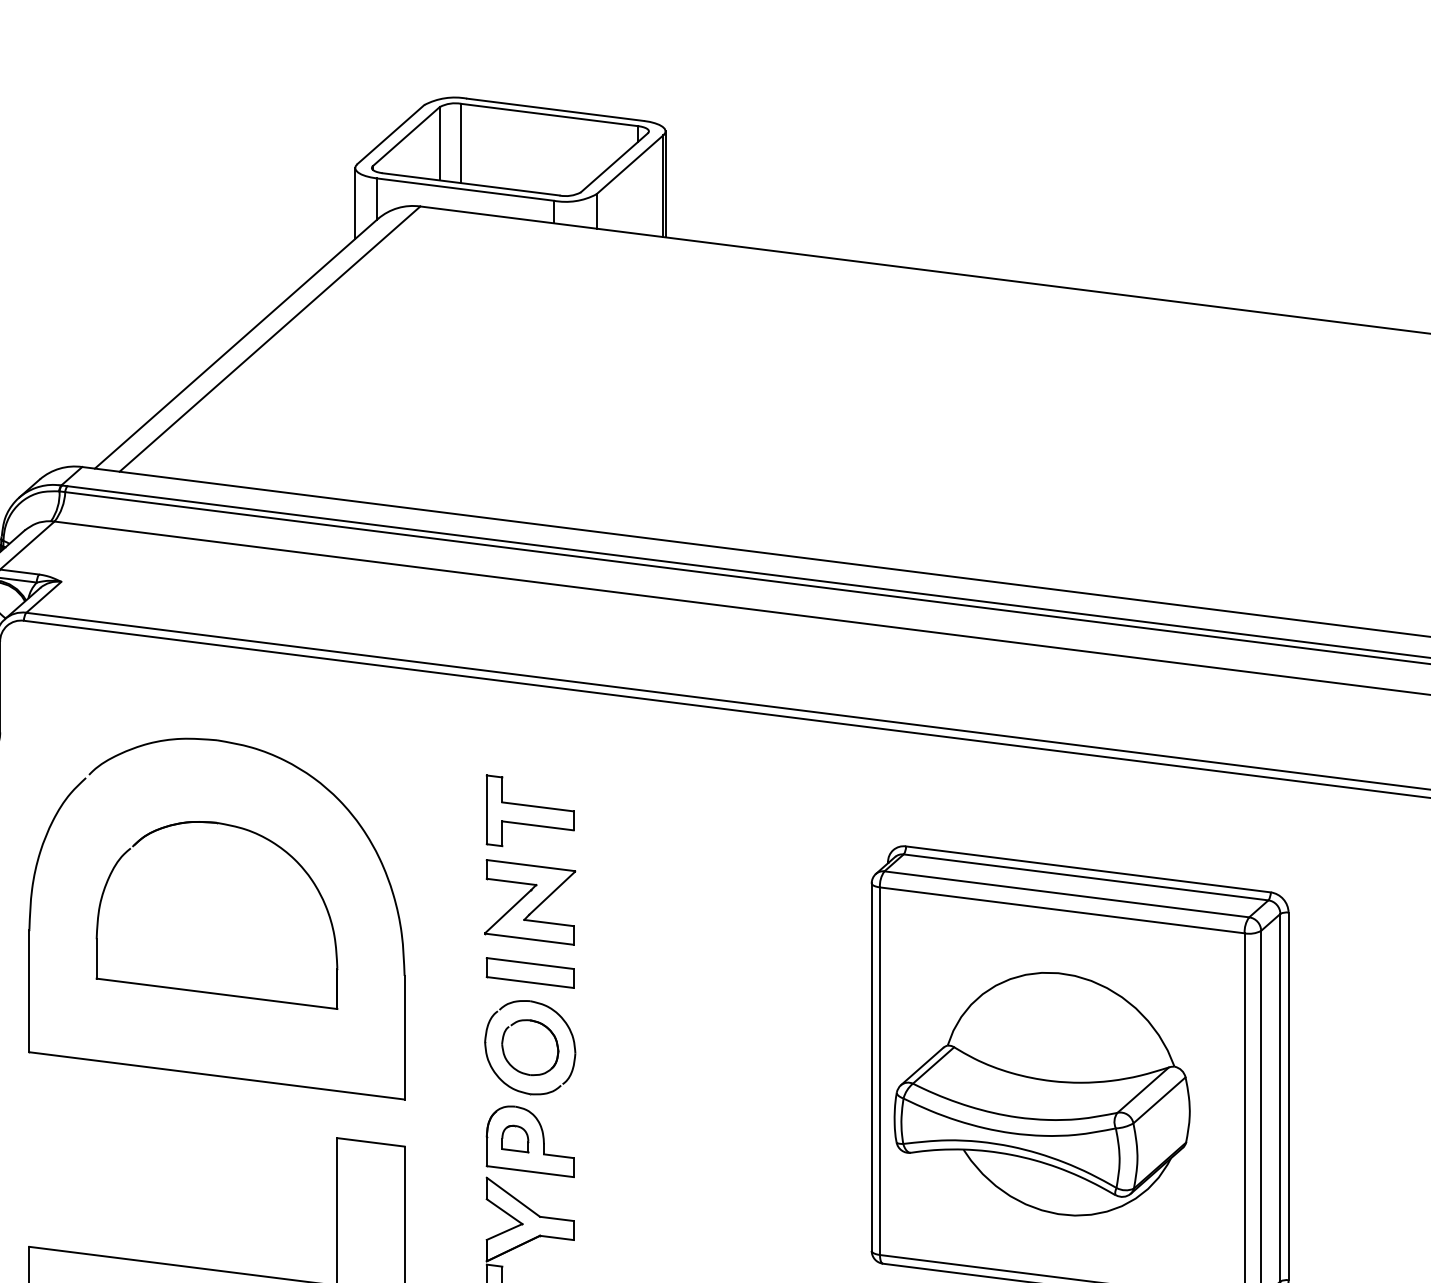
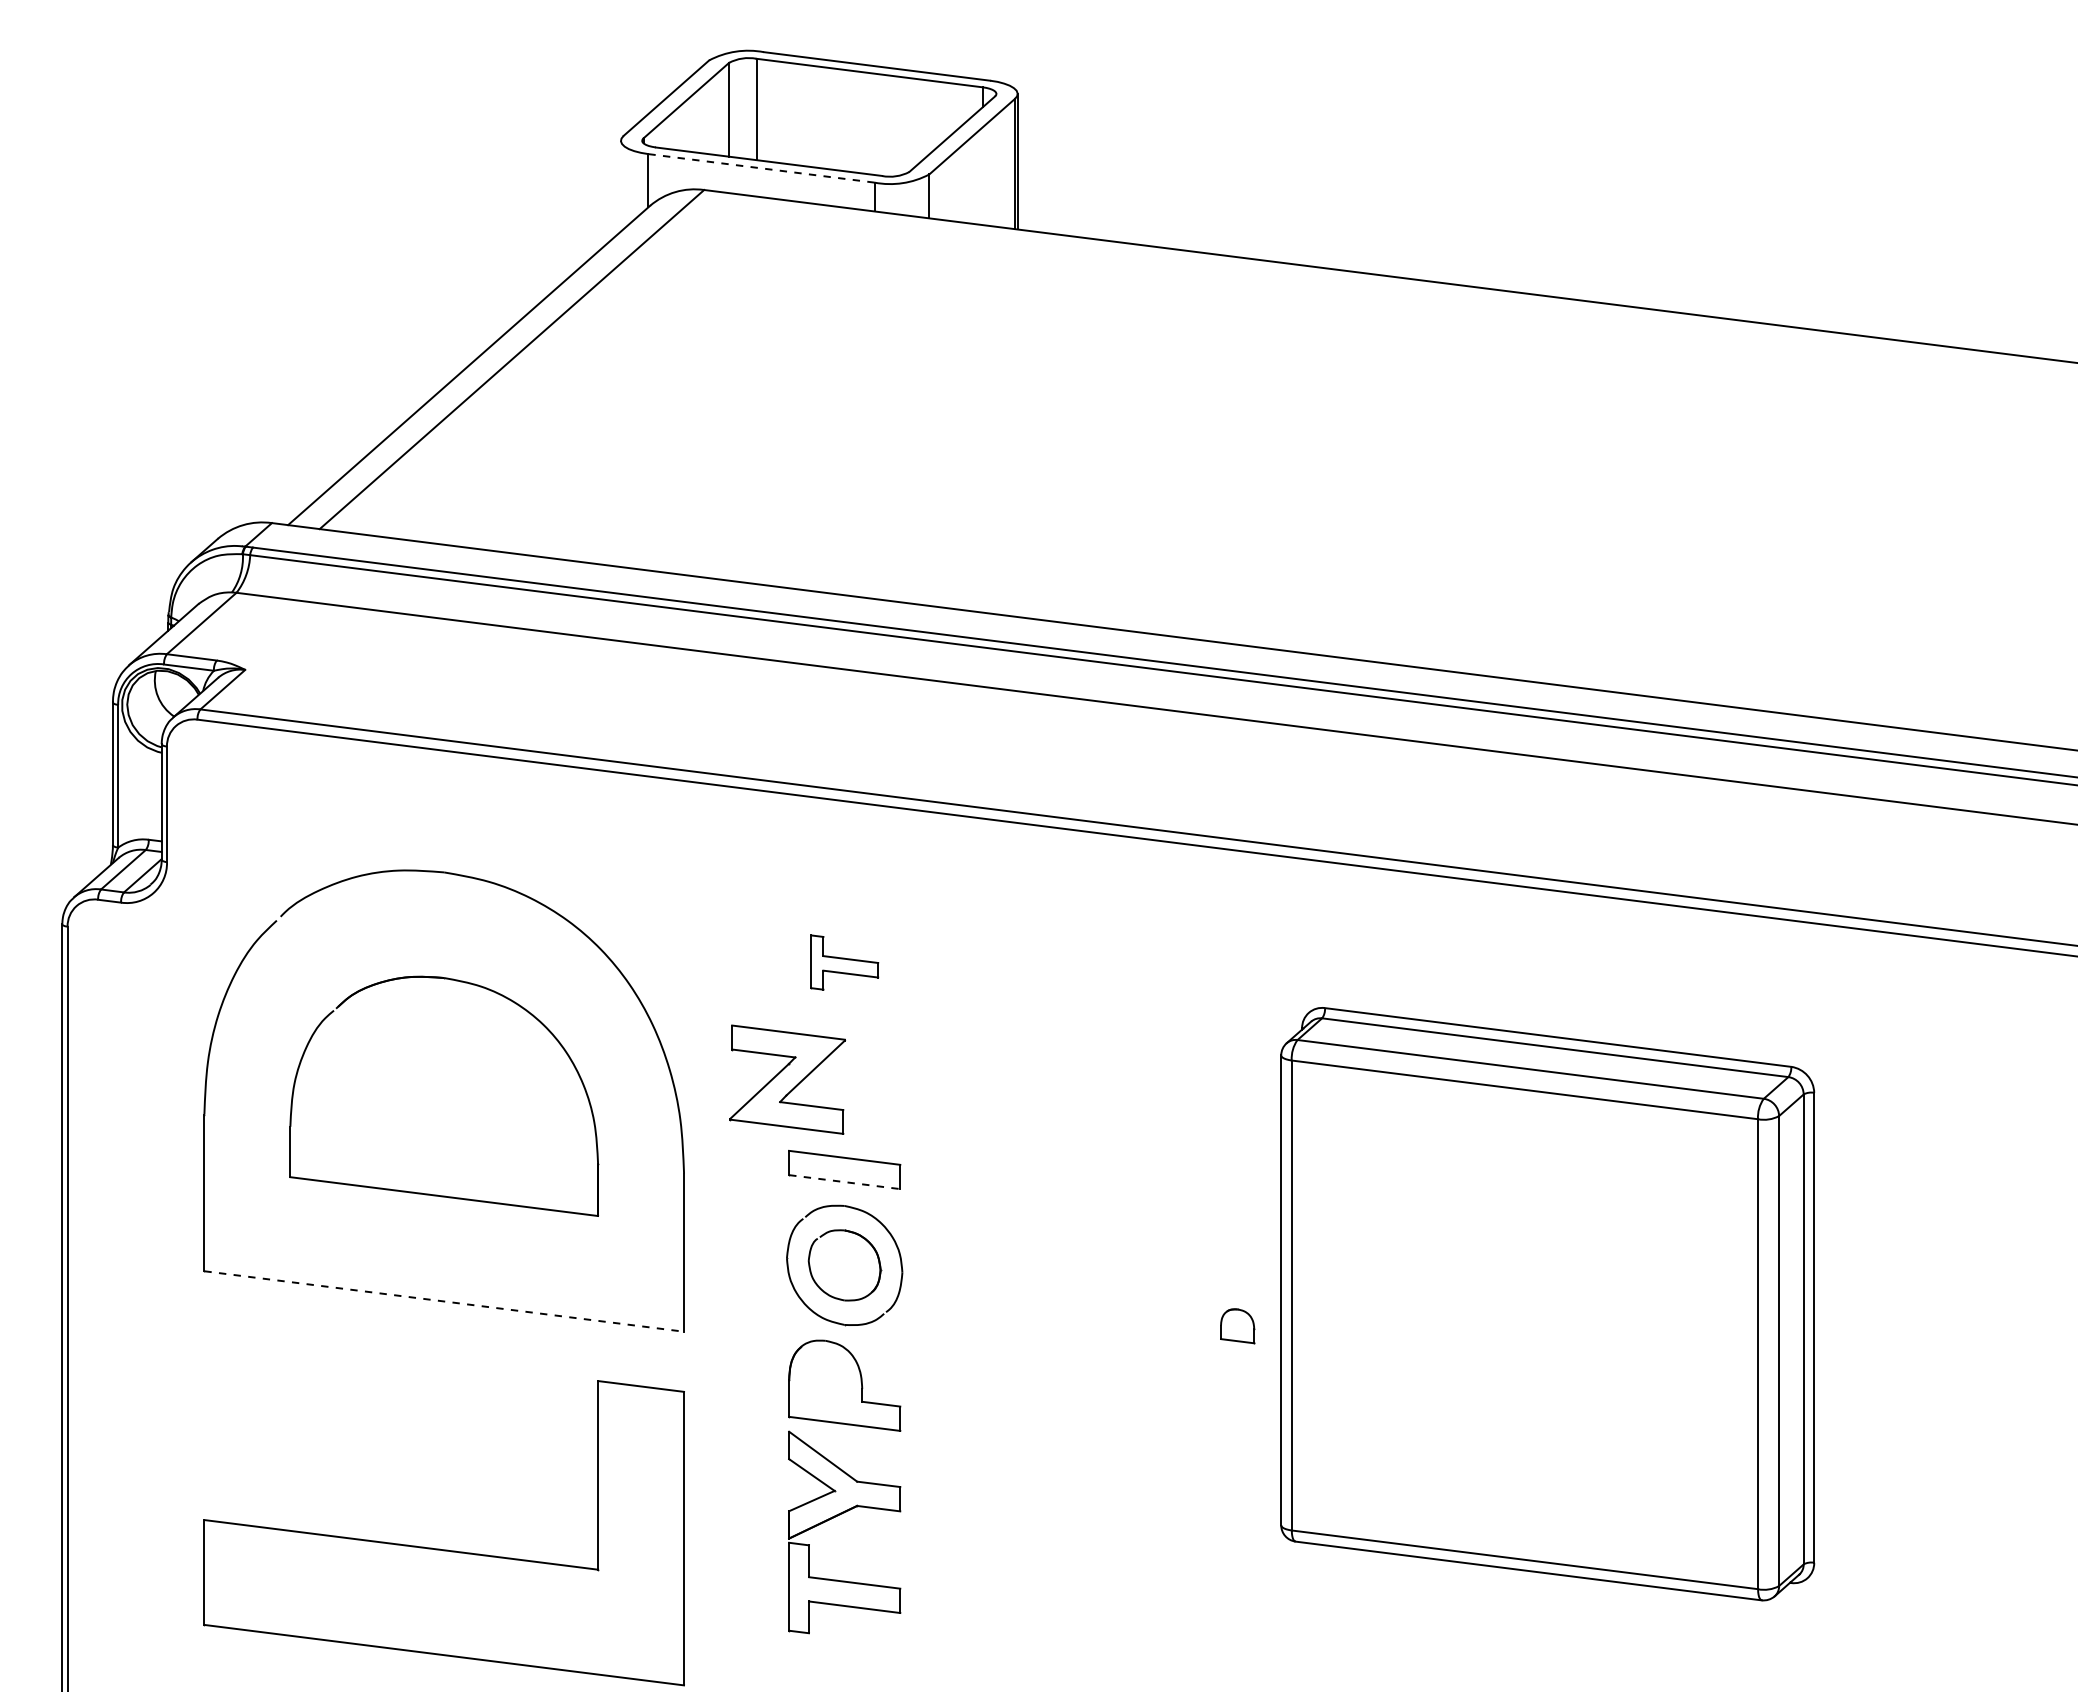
line: (465, 189) -> (762, 168), solid -> dashed
line: (354, 202) -> (620, 185), removed
part: (530, 810) -> (844, 962), size x0.6
part: (530, 902) -> (787, 1079), moved
line: (530, 982) -> (845, 1182), solid -> dashed
line: (217, 1075) -> (444, 1301), solid -> dashed
part: (1041, 1093) -> (1498, 1324), removed
part: (515, 1139) -> (1237, 1326), moved

